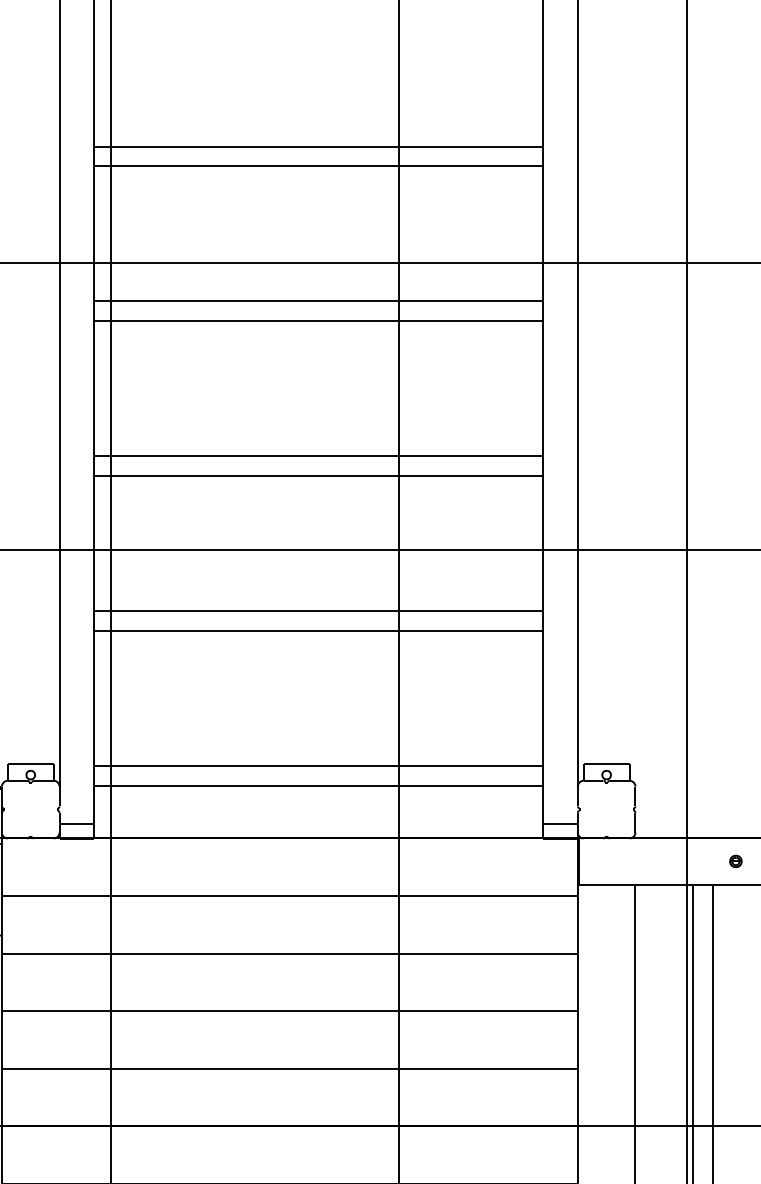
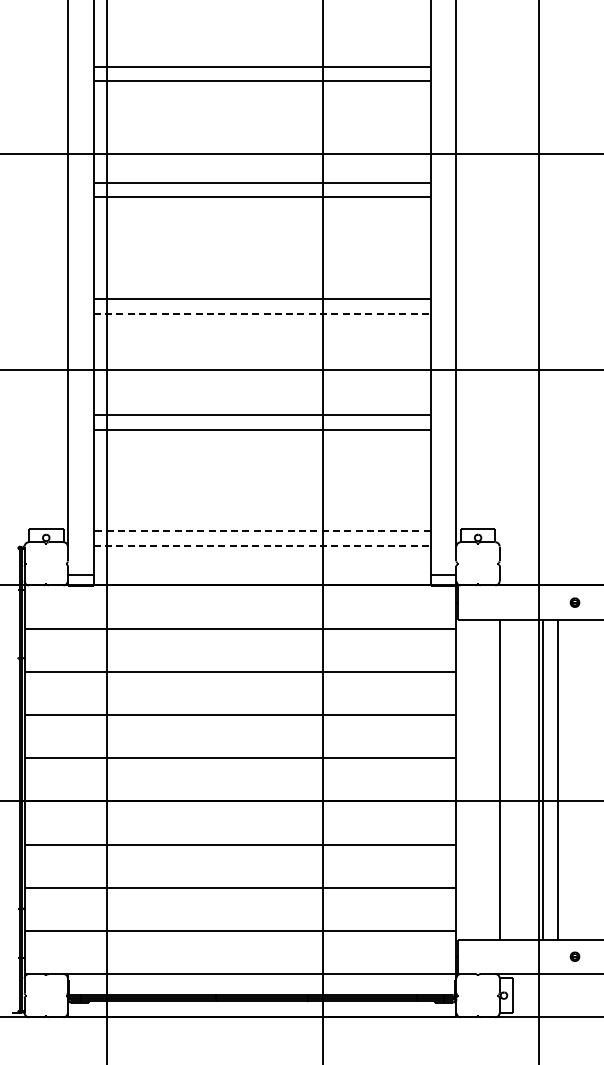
line: (319, 475) -> (262, 313), solid -> dashed
line: (317, 766) -> (261, 531), solid -> dashed
line: (319, 785) -> (262, 545), solid -> dashed

